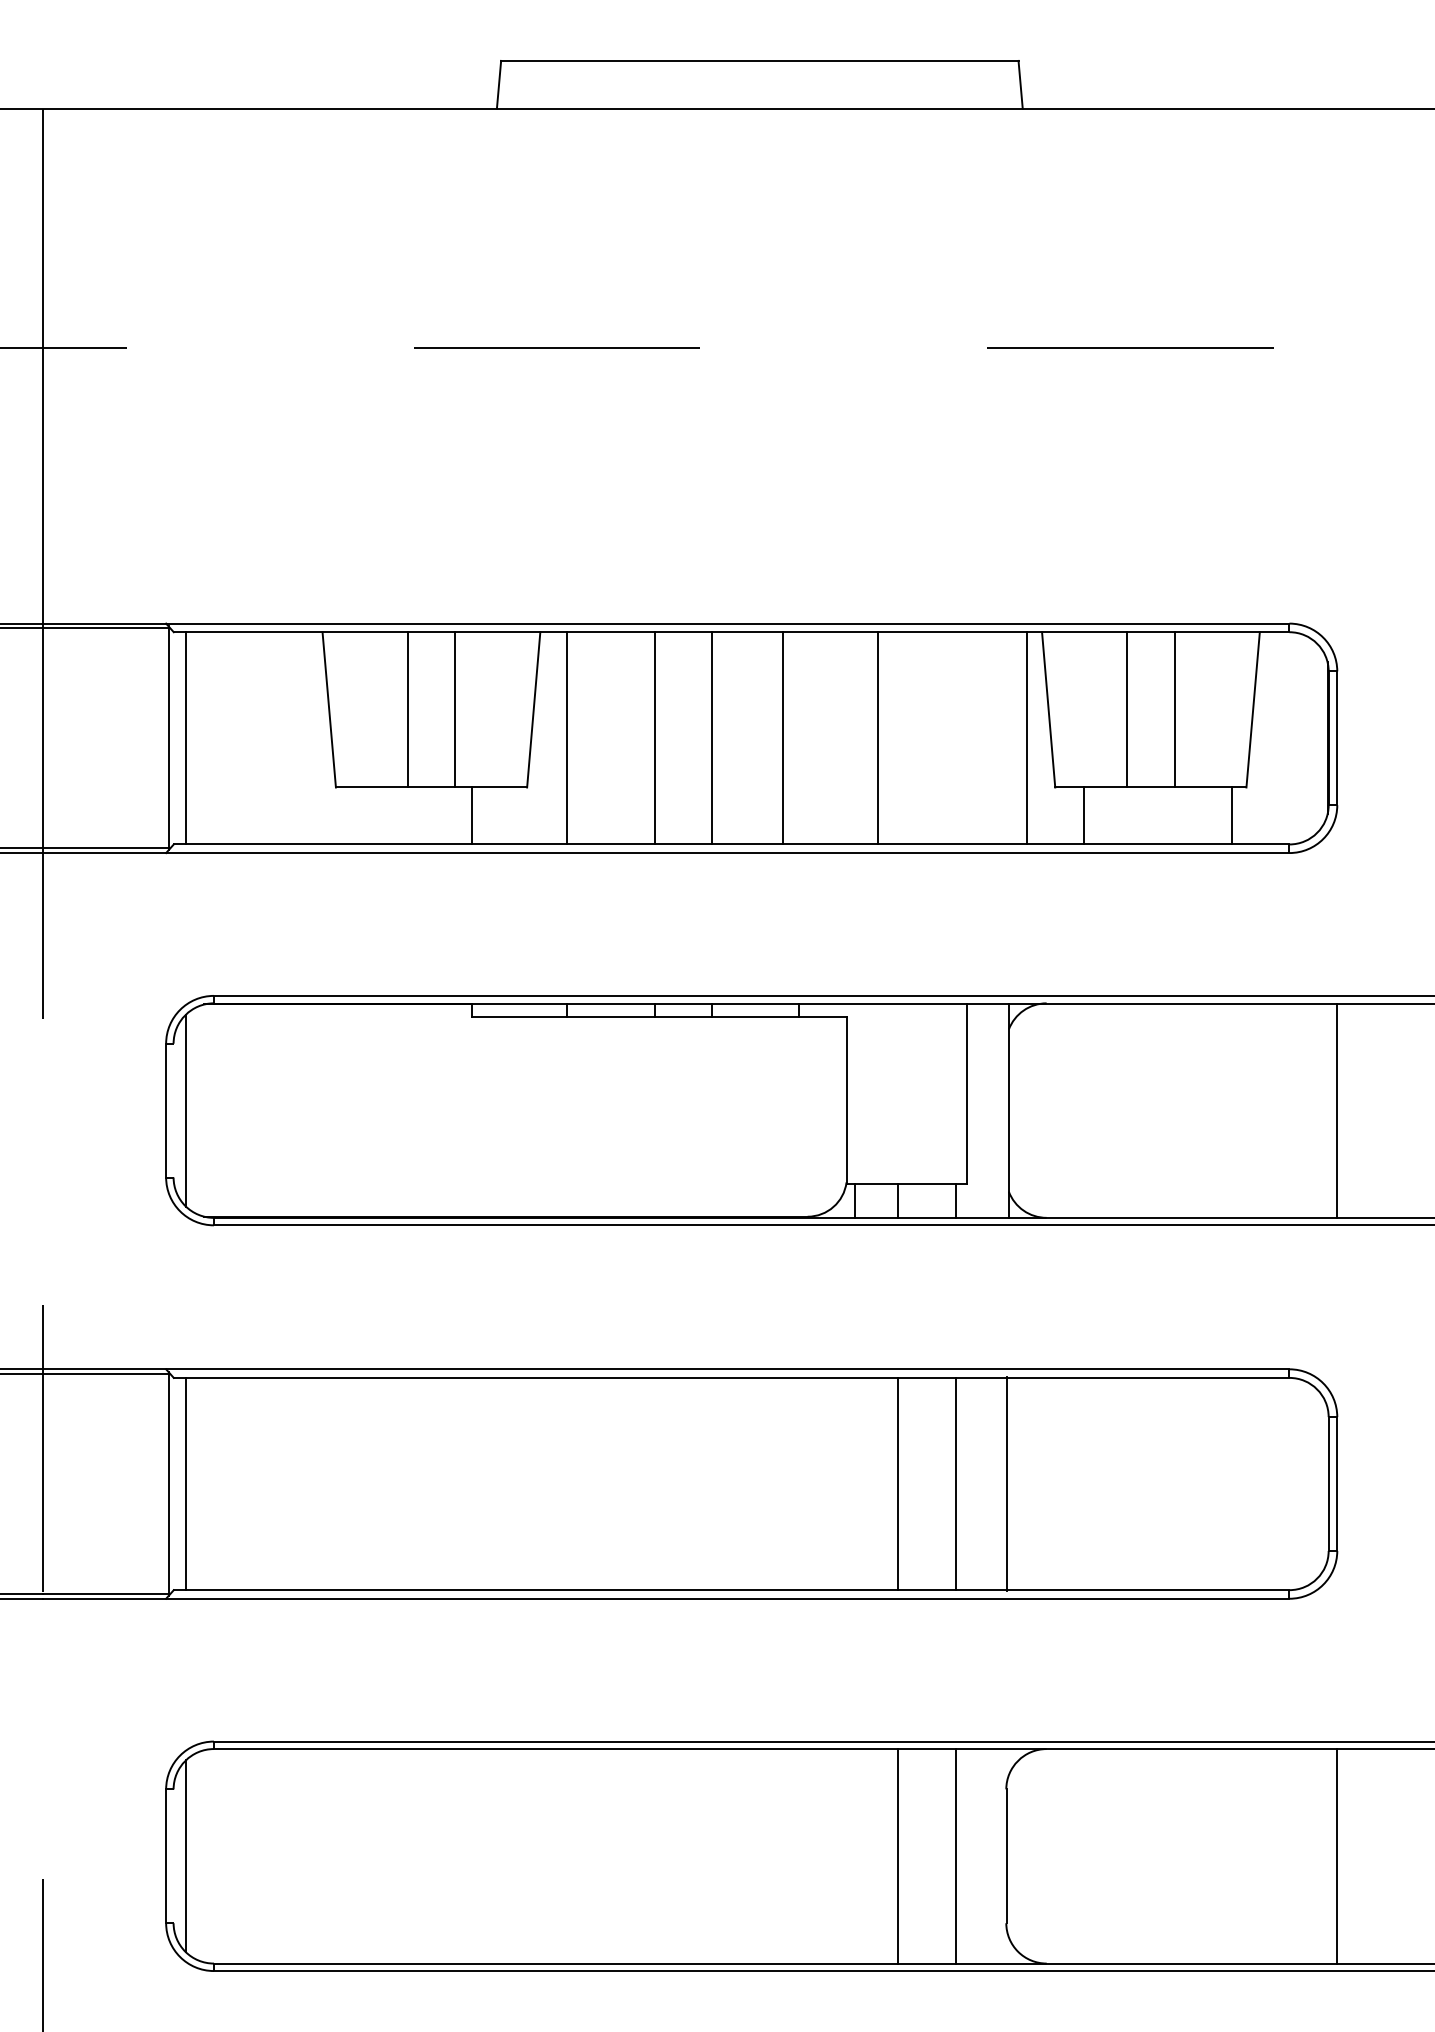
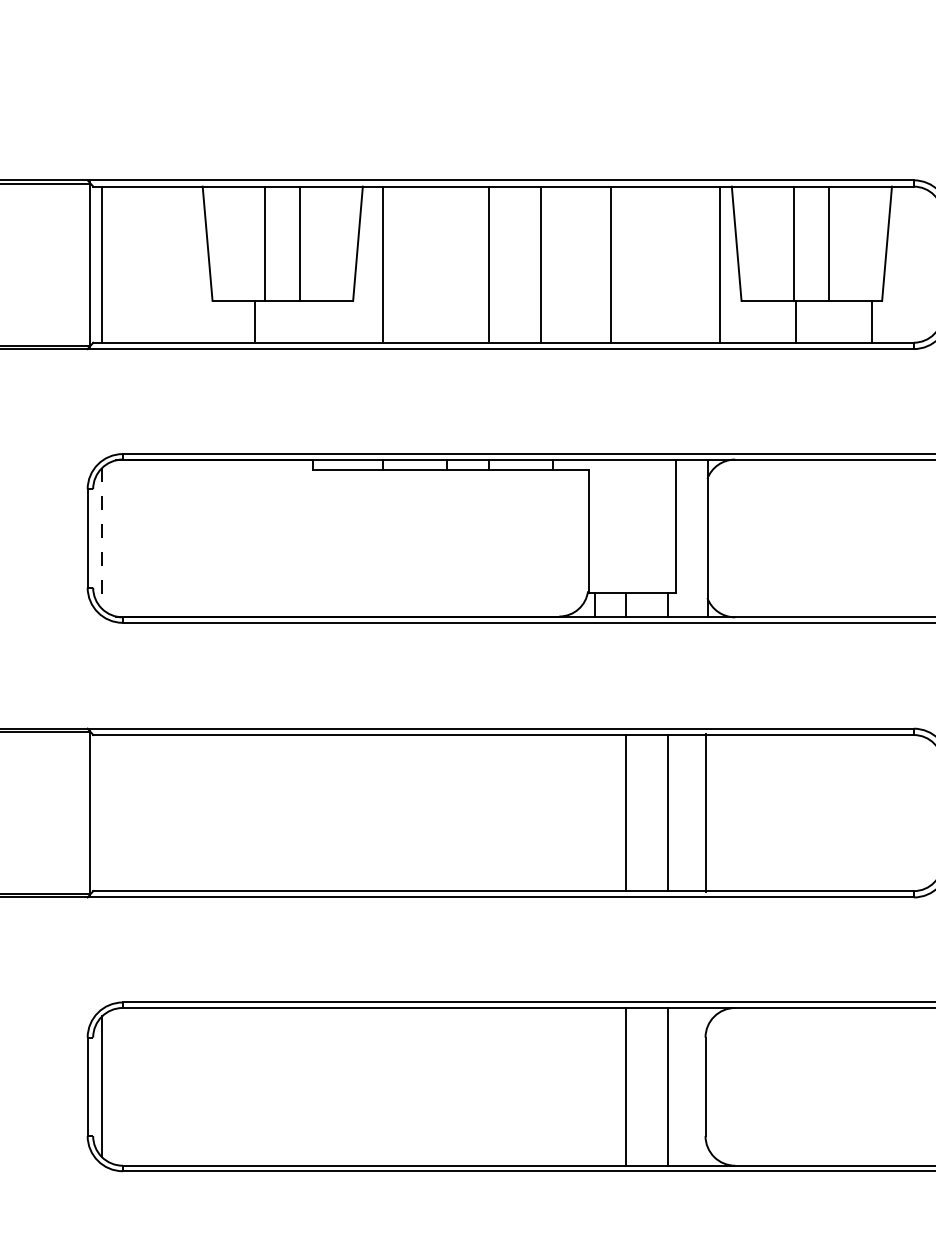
line: (654, 738) -> (446, 264), removed
line: (471, 815) -> (254, 321), moved
line: (1083, 815) -> (795, 321), moved
line: (186, 1110) -> (102, 538), solid -> dashed
line: (186, 1483) -> (102, 812), removed

